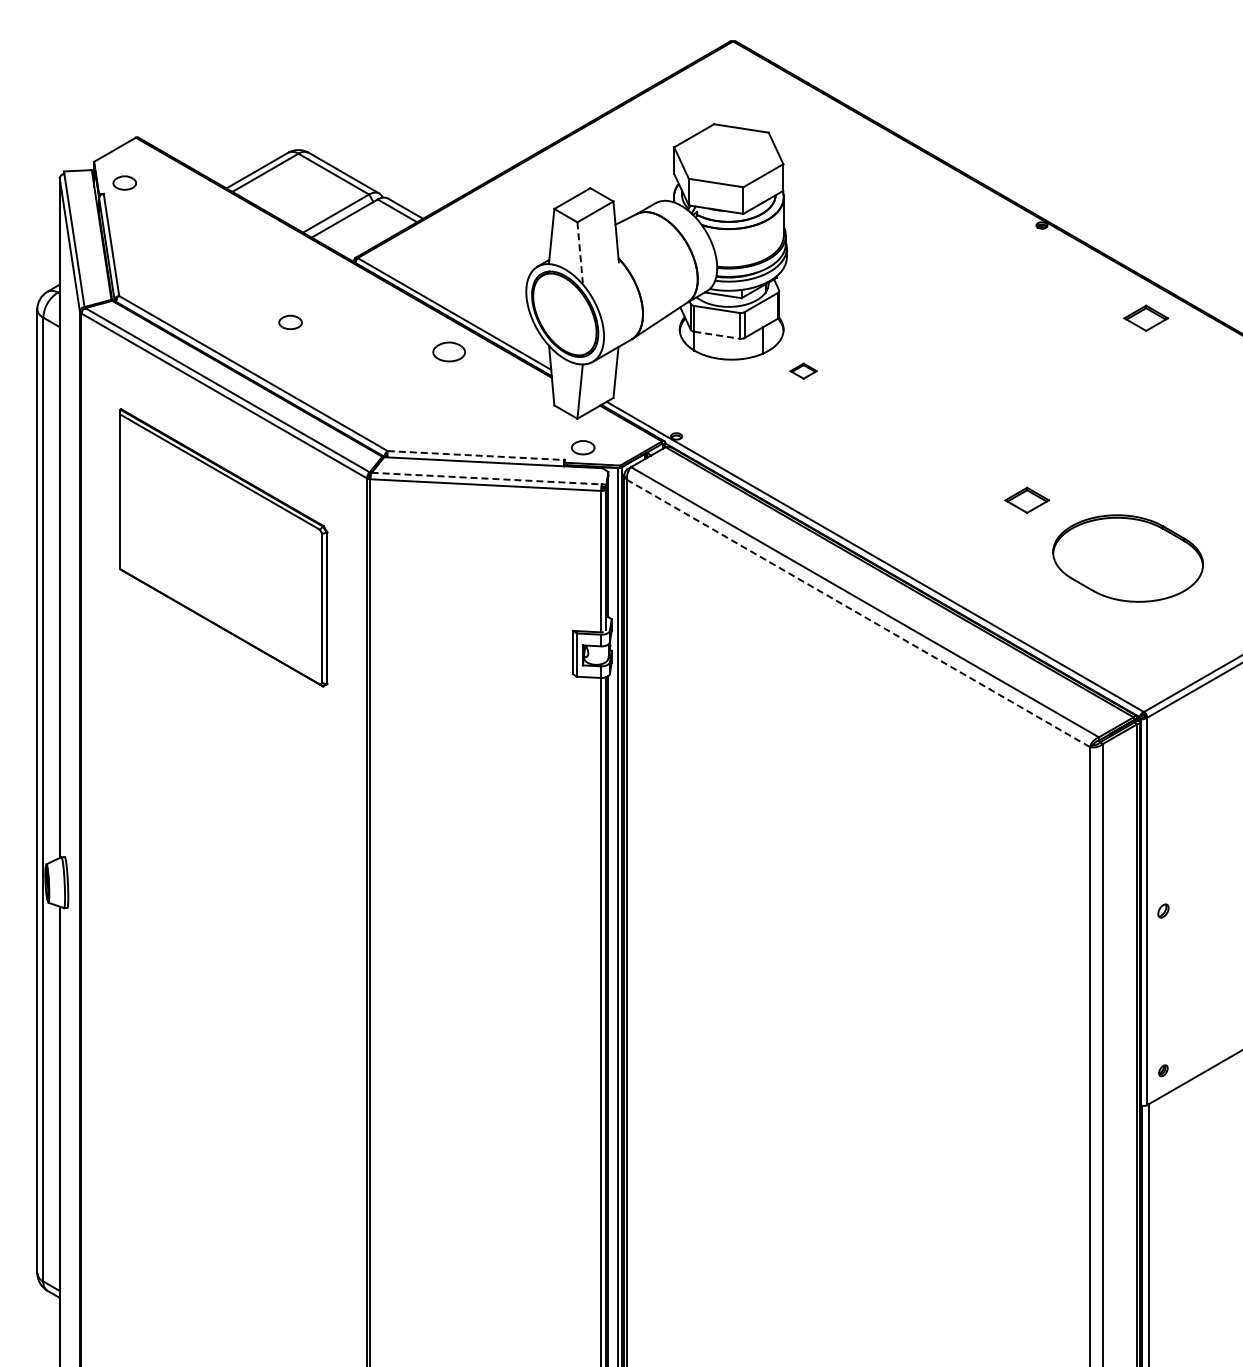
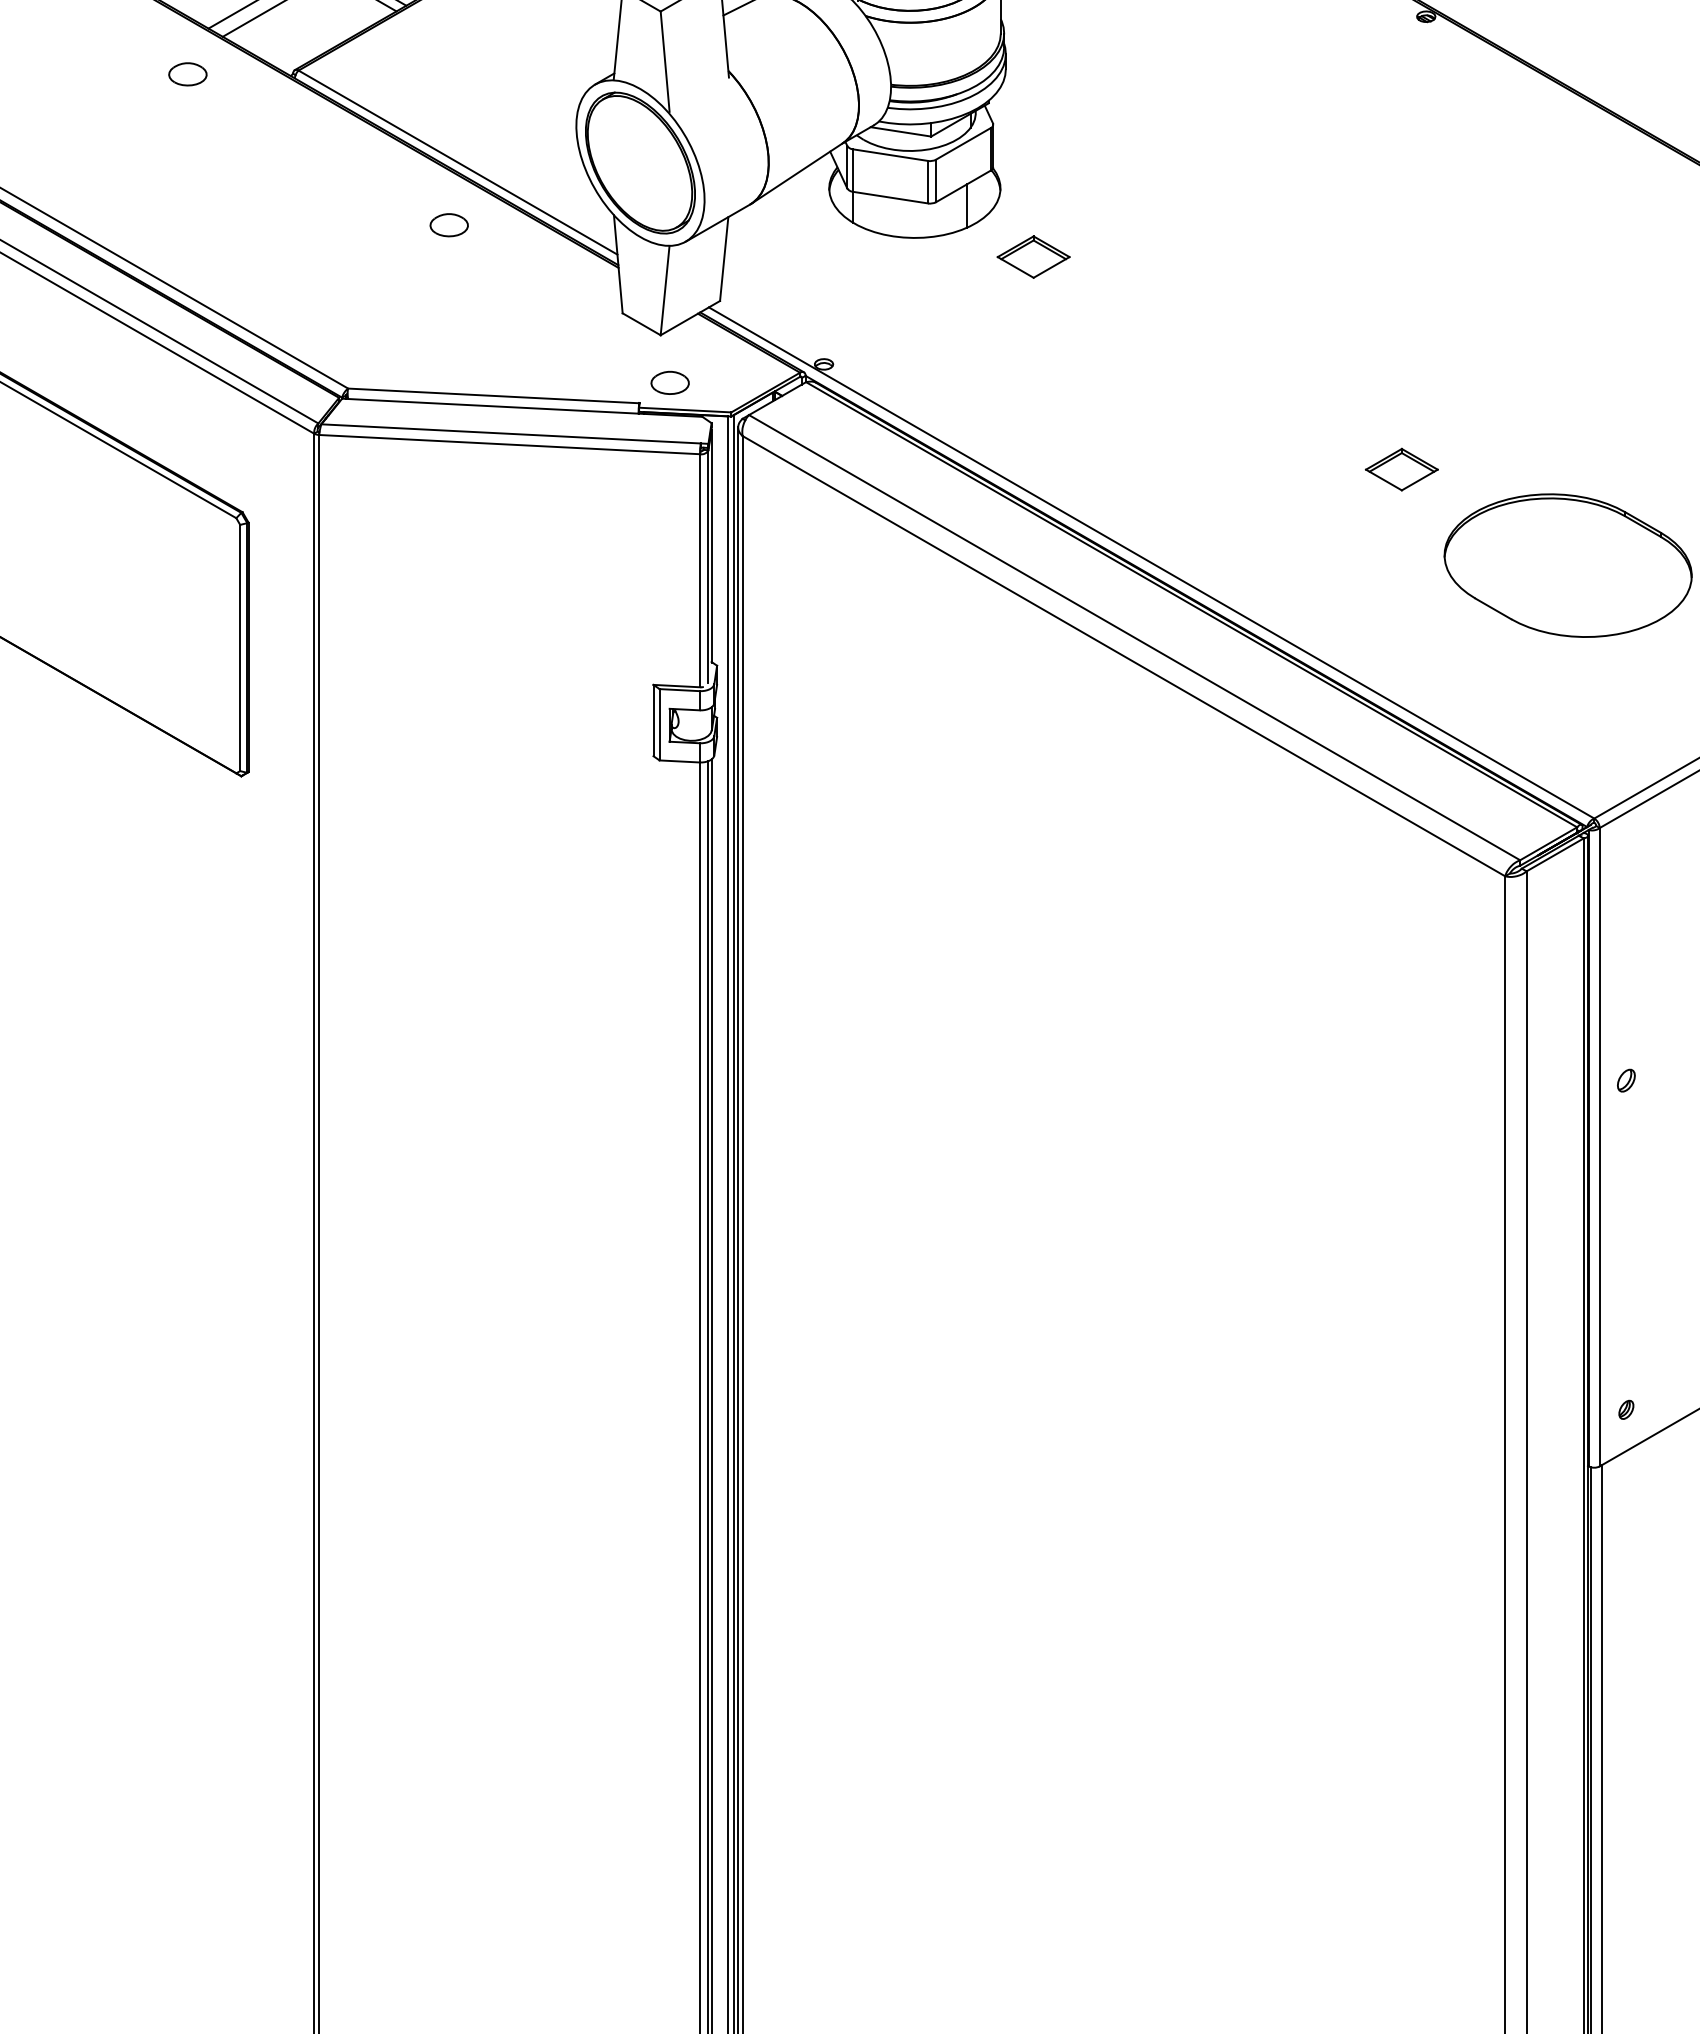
line: (580, 252) -> (665, 61), dashed -> solid
part: (1146, 317) -> (1598, 168), removed
part: (290, 322) -> (187, 74), moved
line: (716, 335) -> (889, 198), dashed -> solid
part: (448, 351) -> (448, 224), size x0.71
part: (803, 370) -> (1033, 255), size x1.67
line: (476, 455) -> (494, 395), dashed -> solid
line: (487, 478) -> (512, 433), dashed -> solid
line: (858, 613) -> (1123, 656), dashed -> solid
part: (1163, 910) -> (1626, 1079), moved

